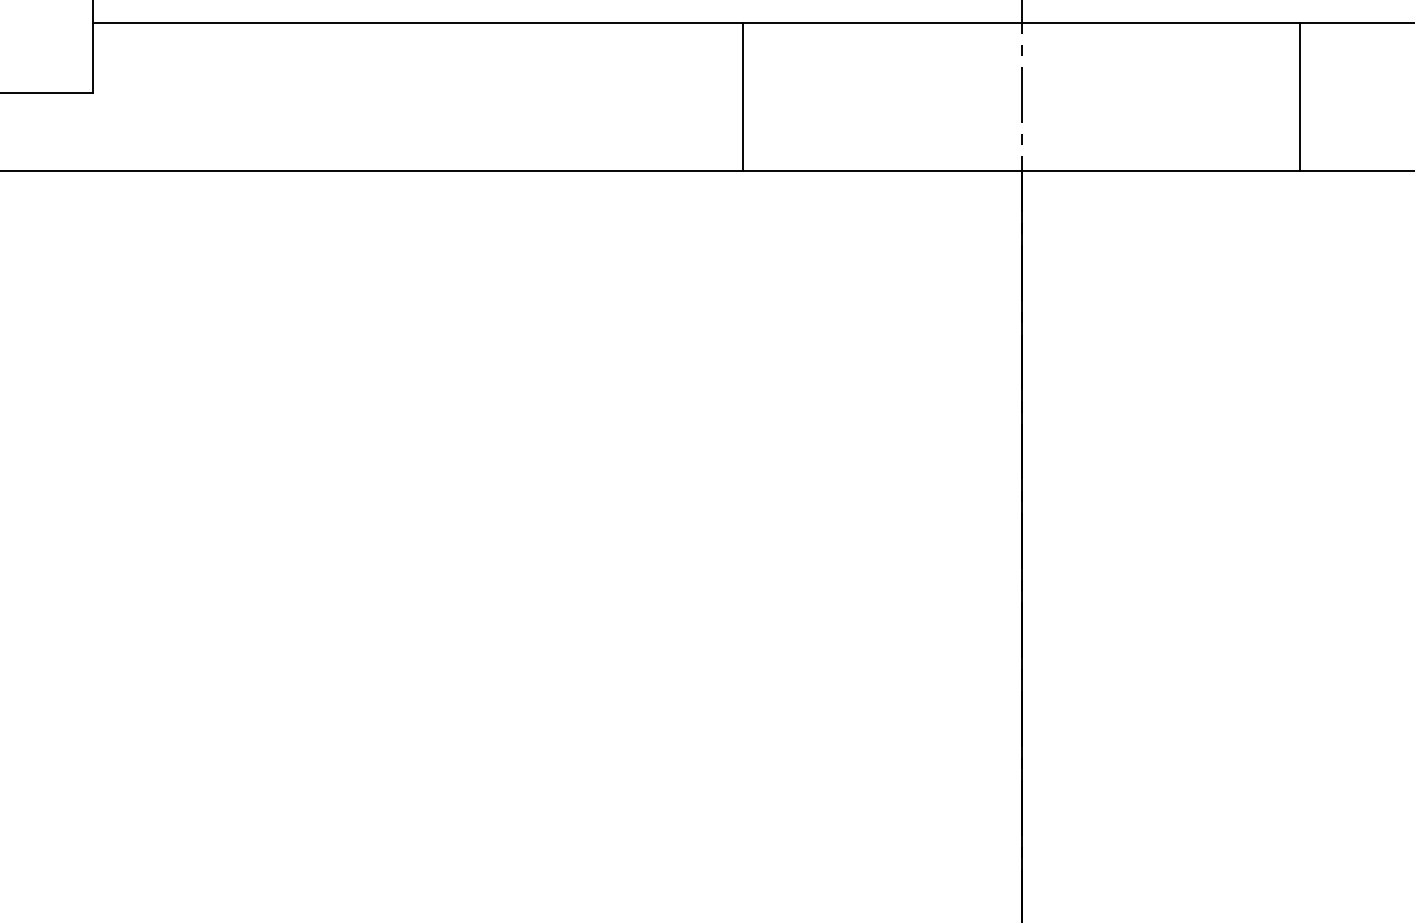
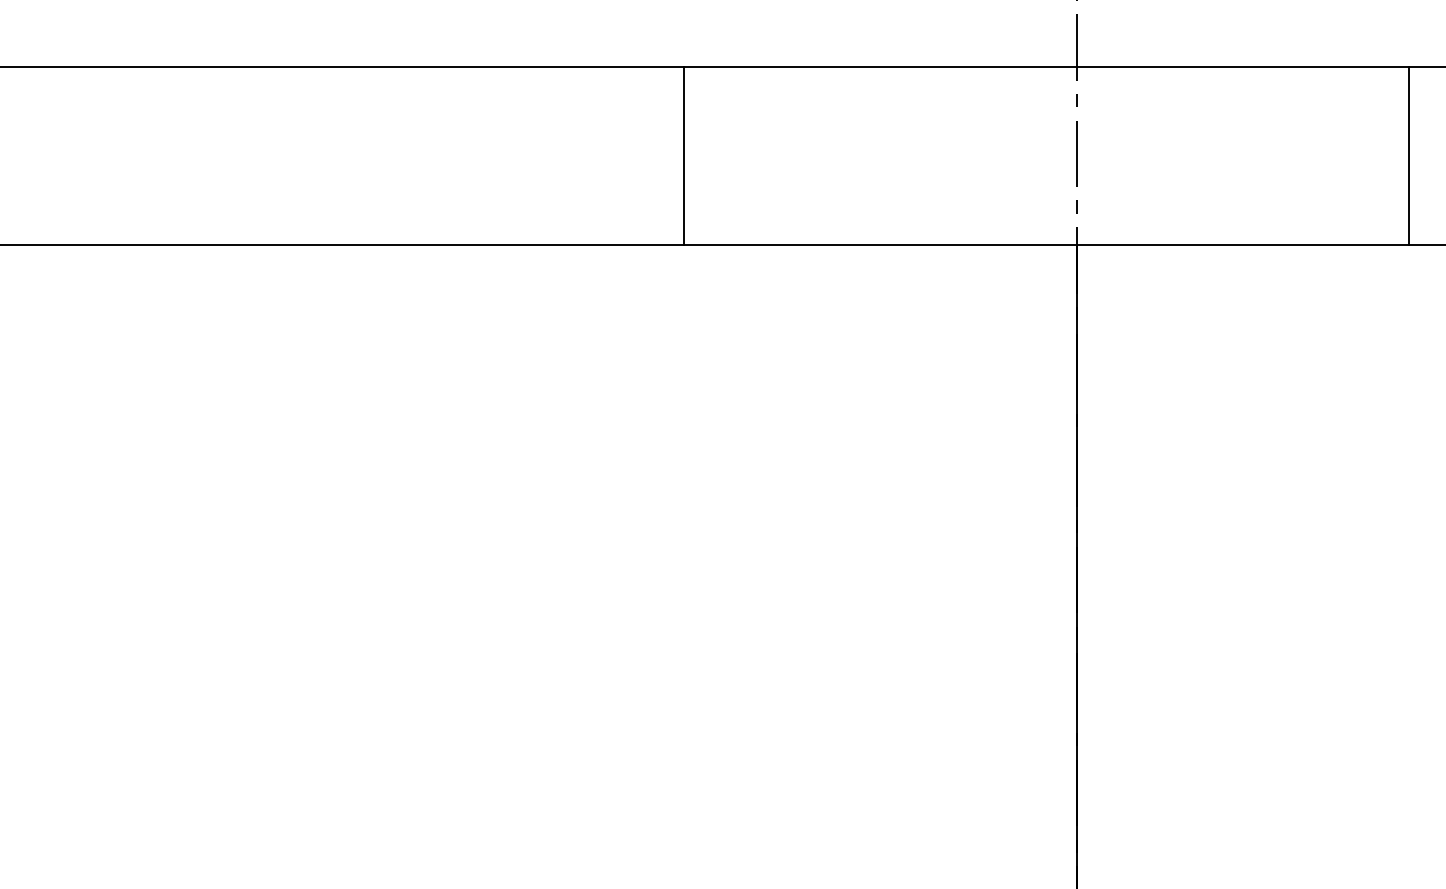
line: (743, 96) -> (684, 155), moved

